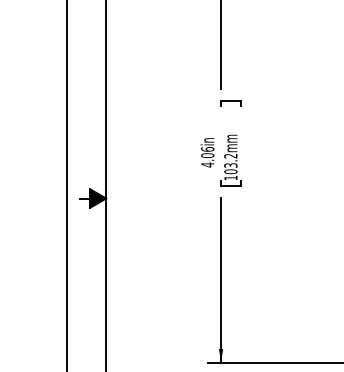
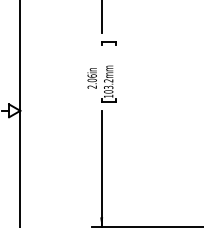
text: (207, 164) -> (92, 86), 4.06in -> 2.06in
fill: (98, 198) -> (14, 110), removed

